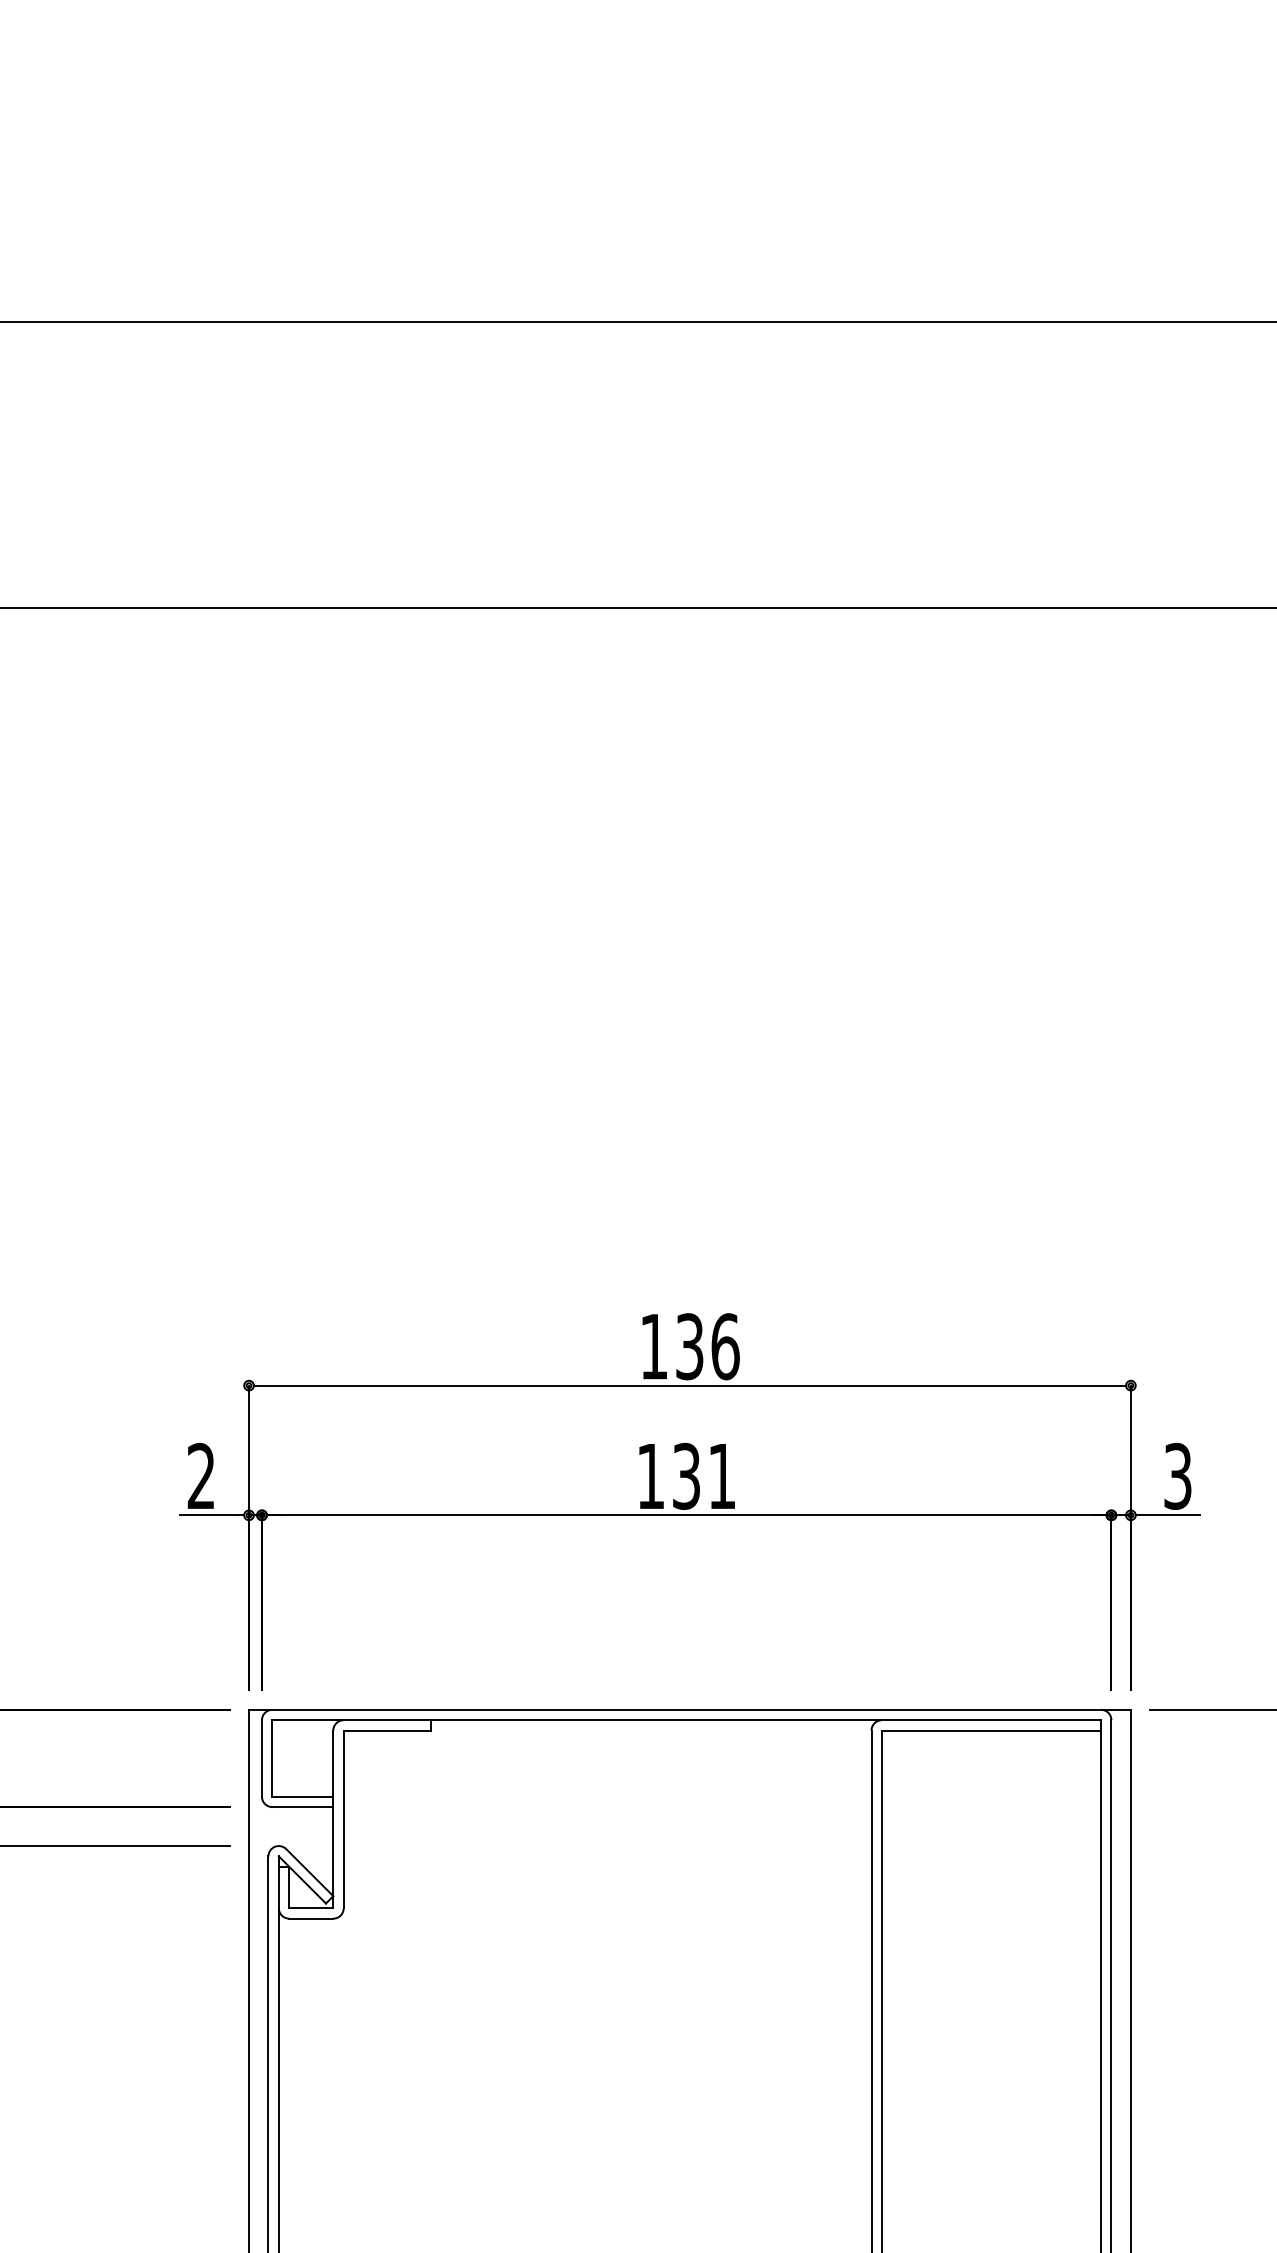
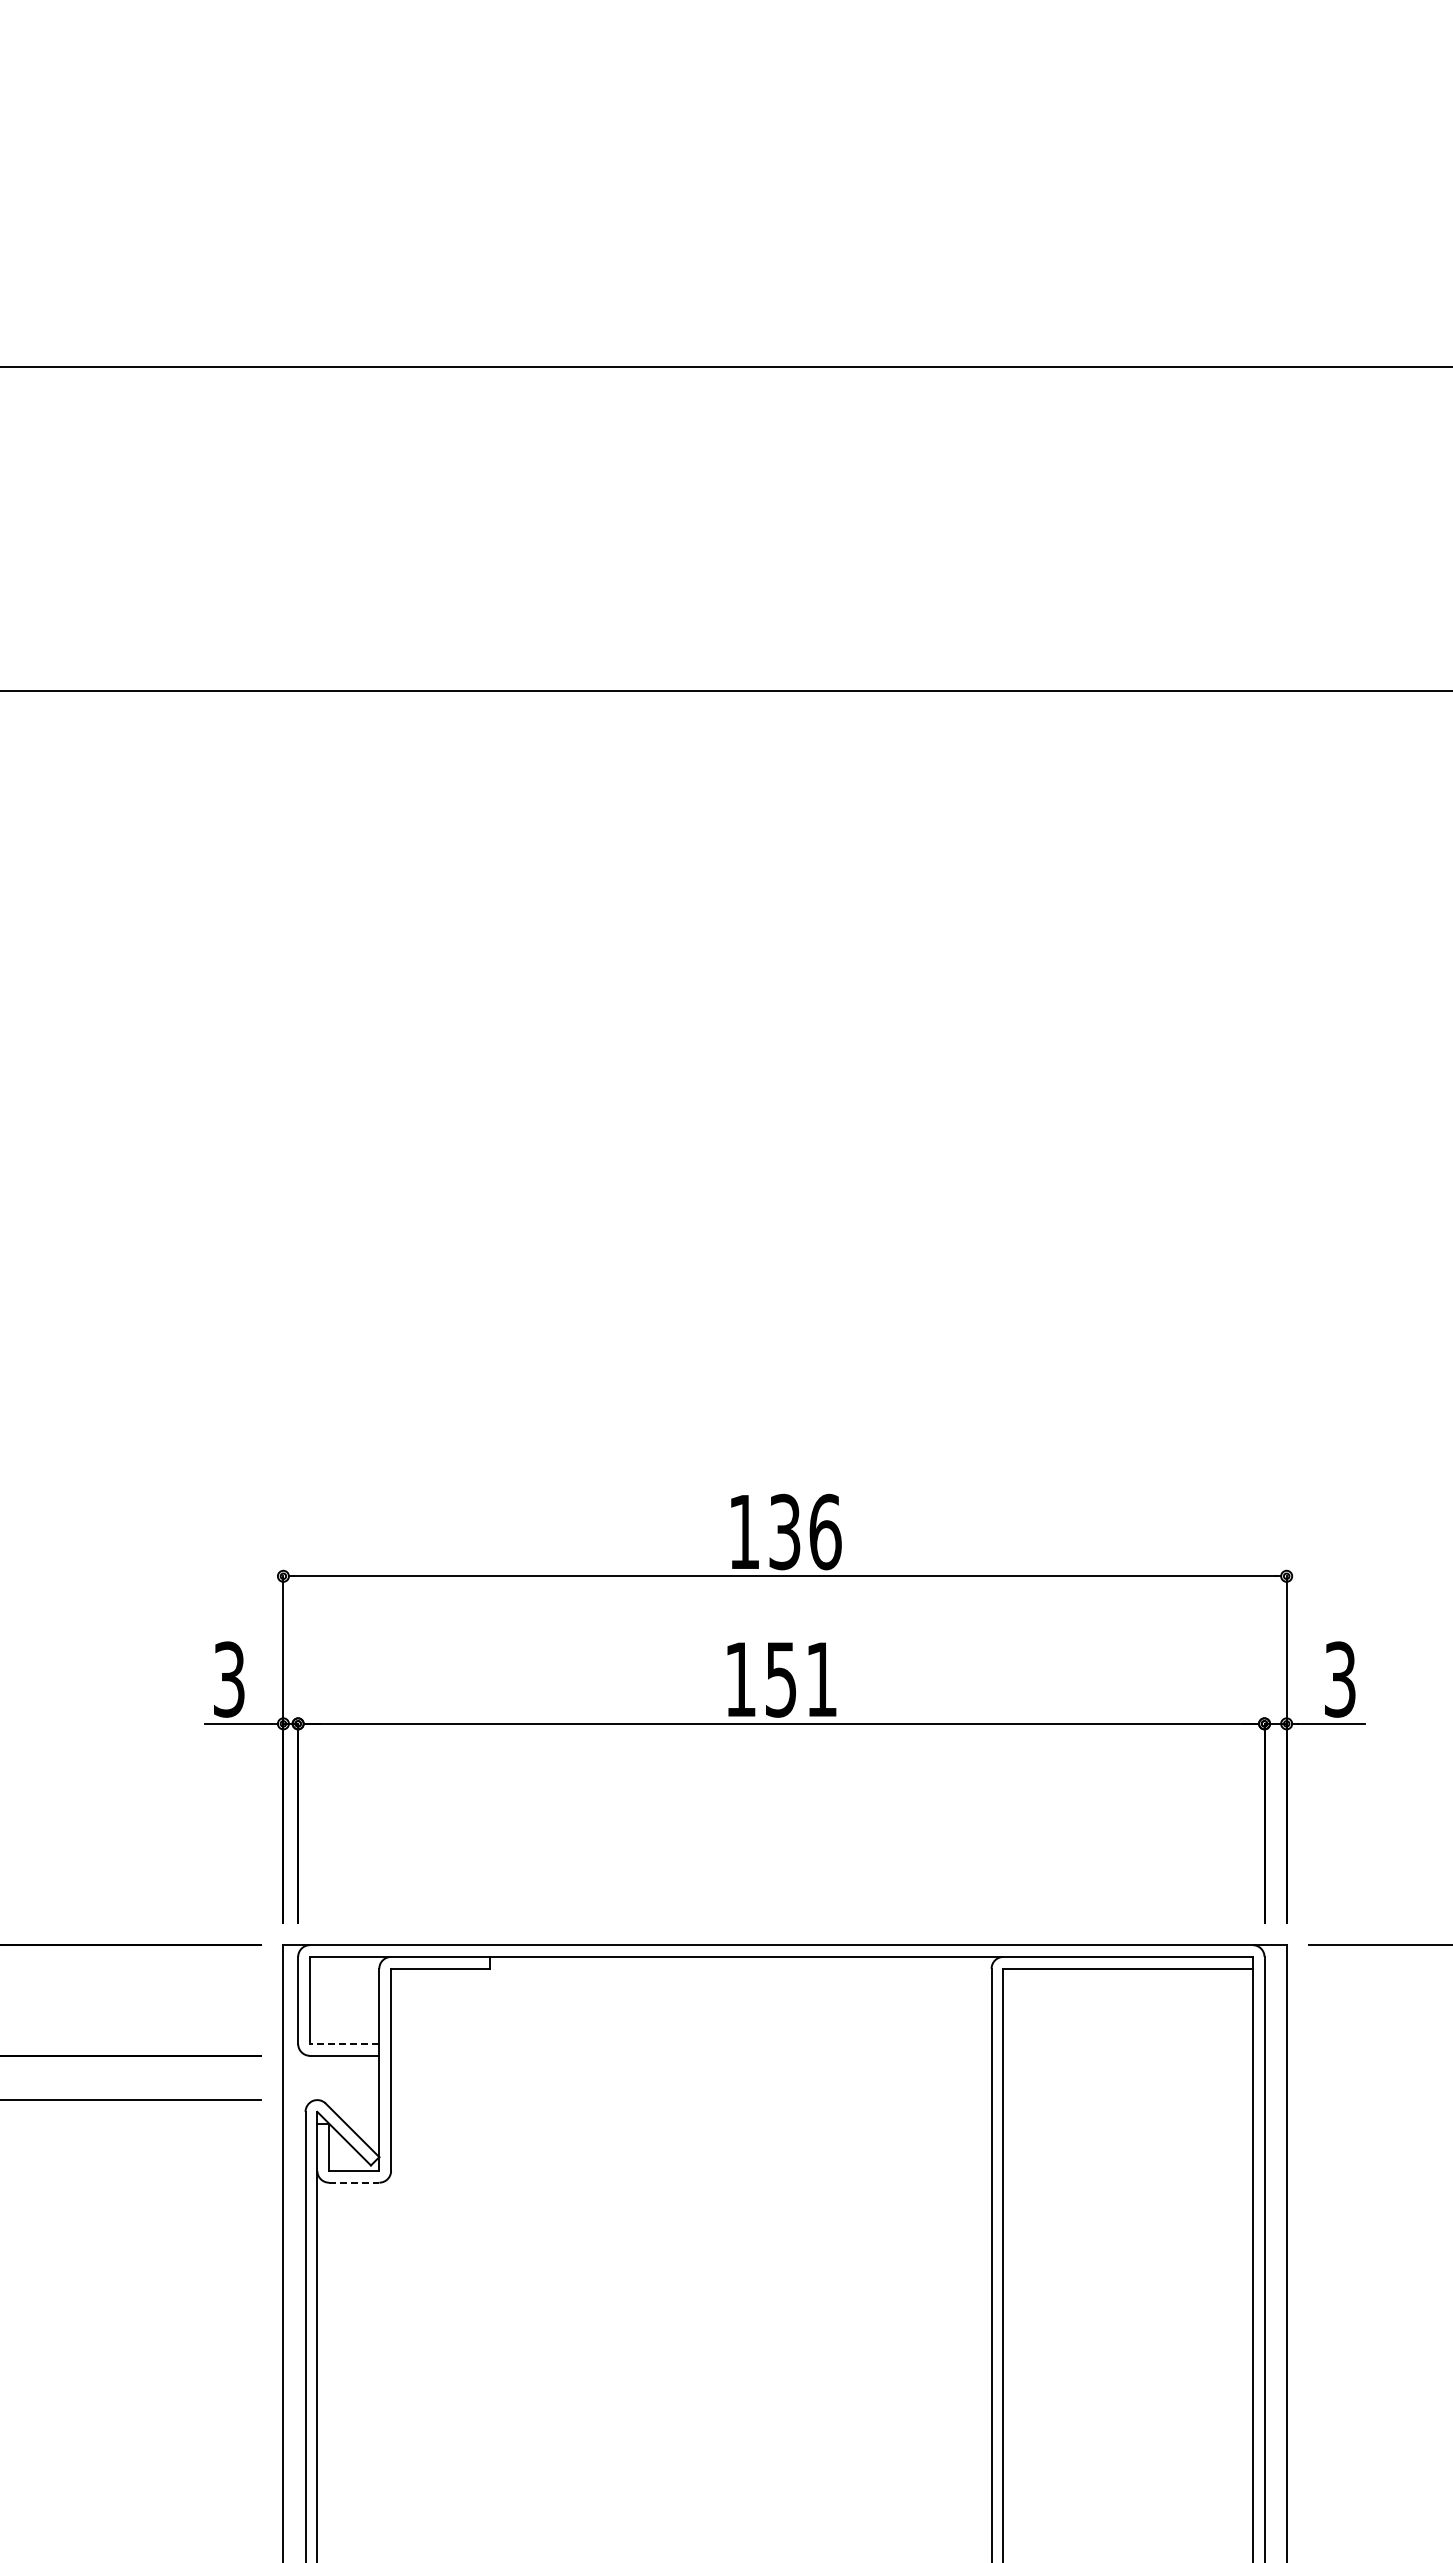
text: (200, 1476) -> (228, 1679), 2 -> 3
text: (686, 1476) -> (781, 1679), 131 -> 151
line: (302, 1797) -> (344, 2044), solid -> dashed
line: (311, 1918) -> (354, 2182), solid -> dashed

